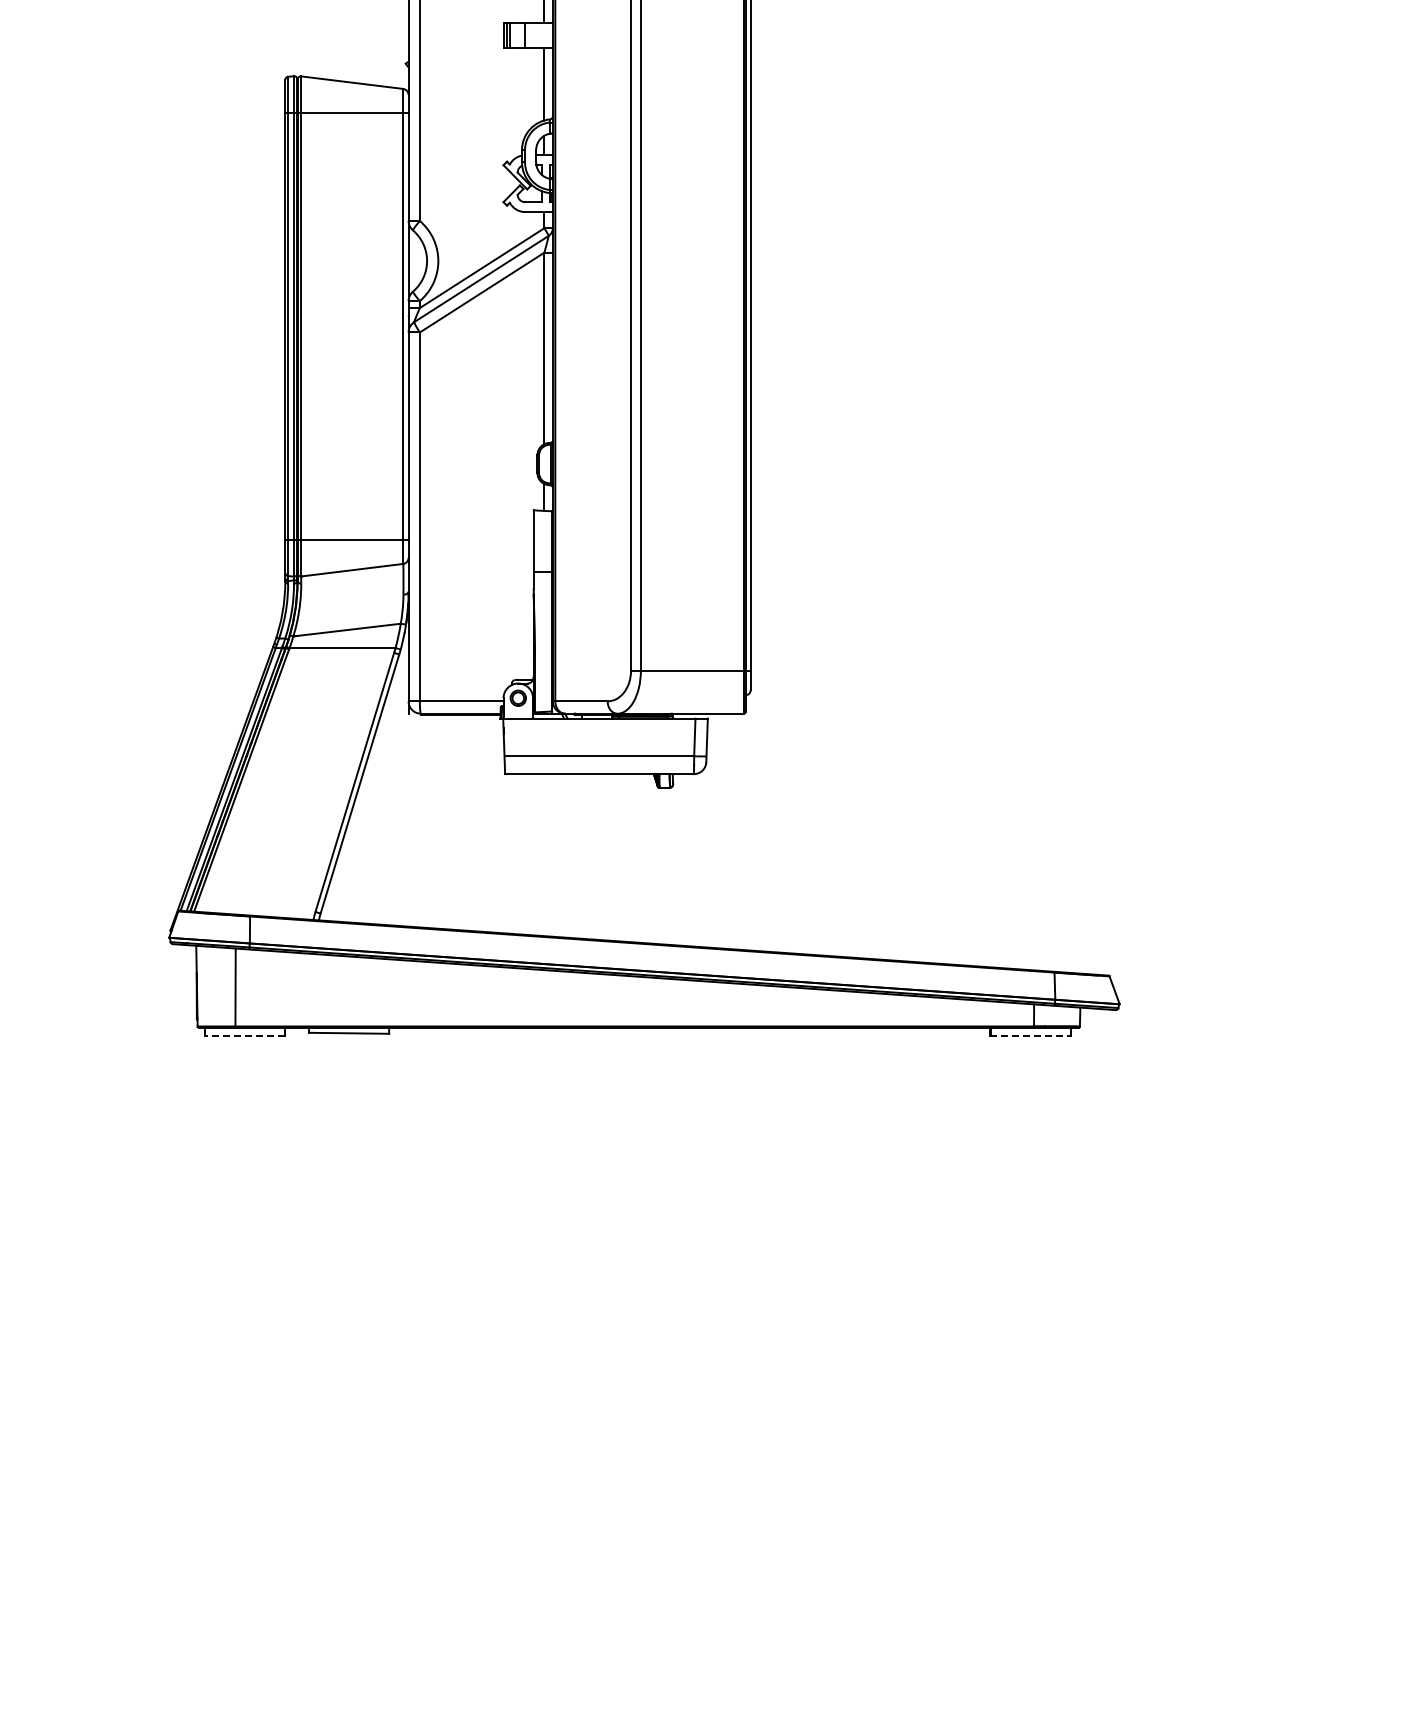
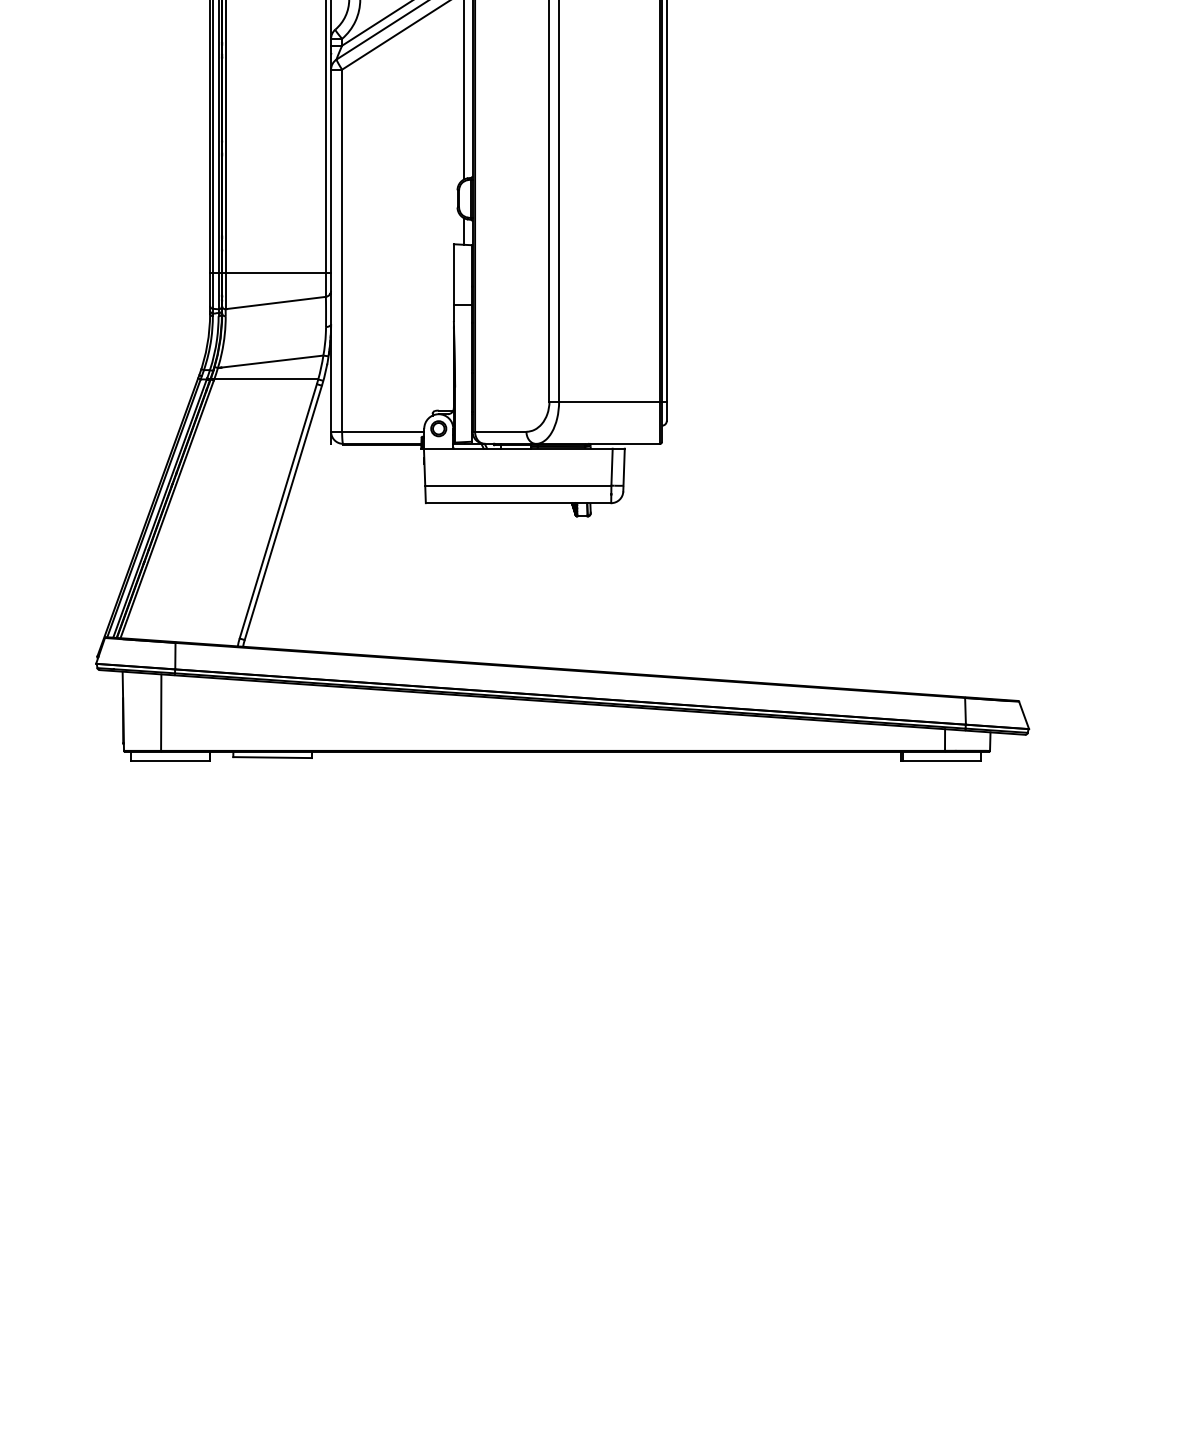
line: (244, 1036) -> (169, 760), dashed -> solid
line: (1030, 1036) -> (941, 760), dashed -> solid

